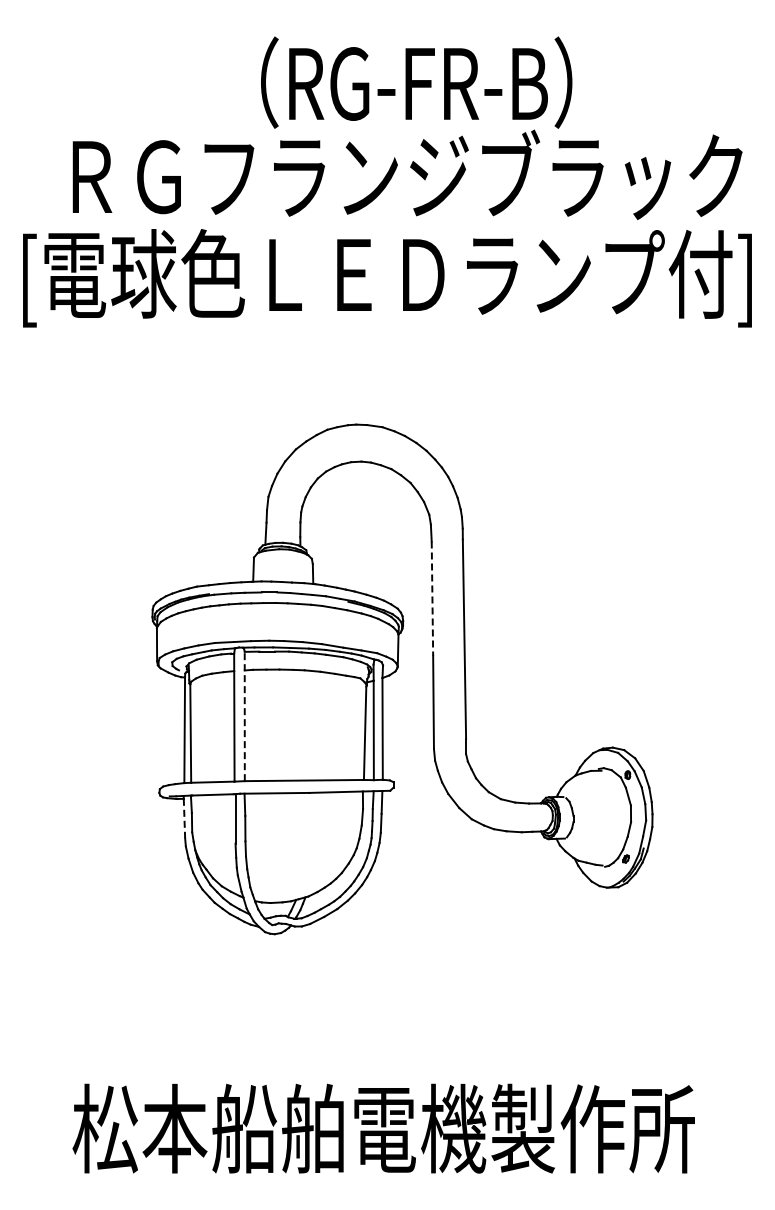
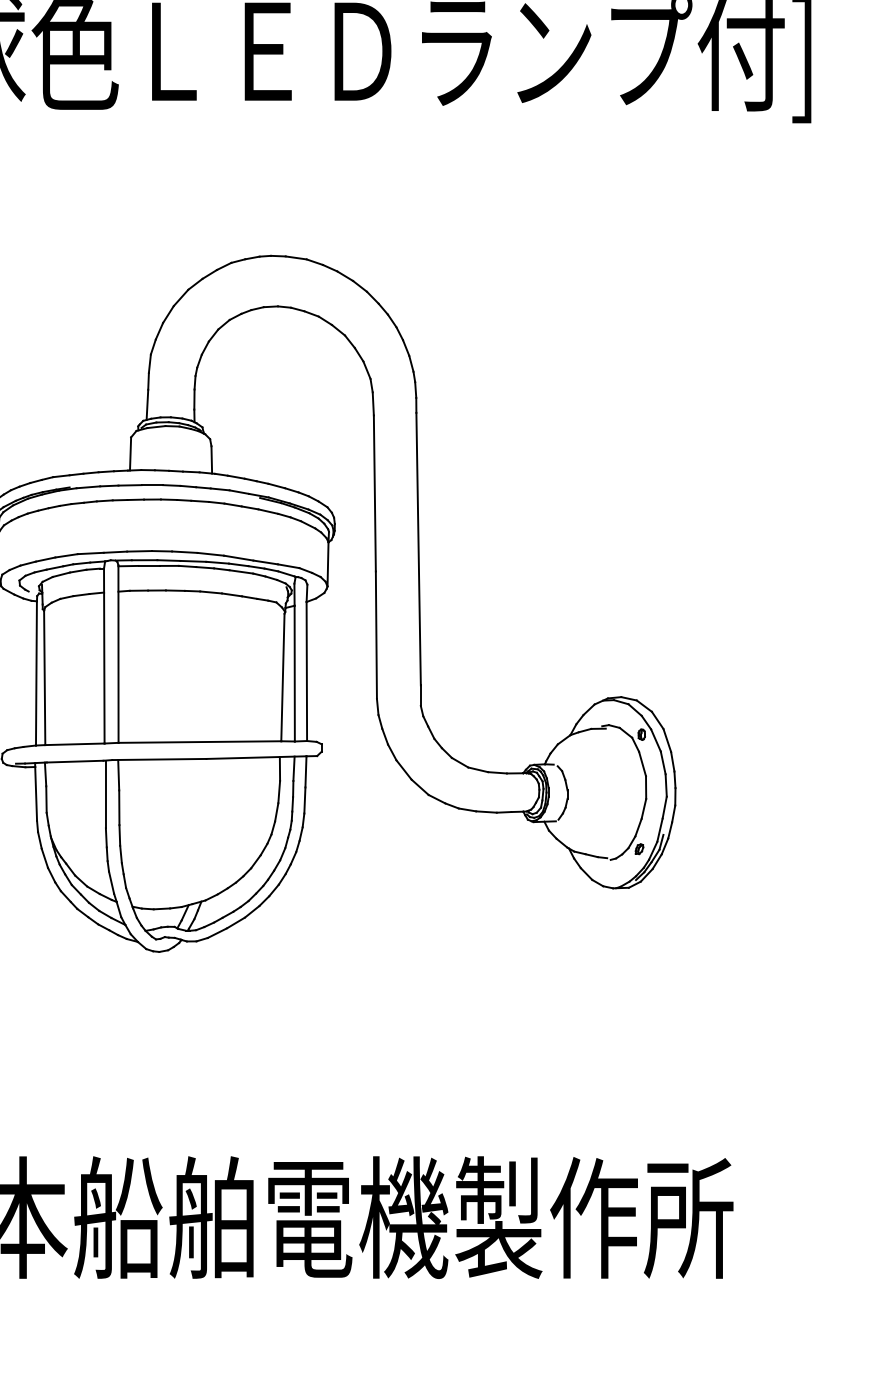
line: (432, 599) -> (374, 494), dashed -> solid
line: (244, 716) -> (118, 654), dashed -> solid
line: (184, 818) -> (36, 793), dashed -> solid

